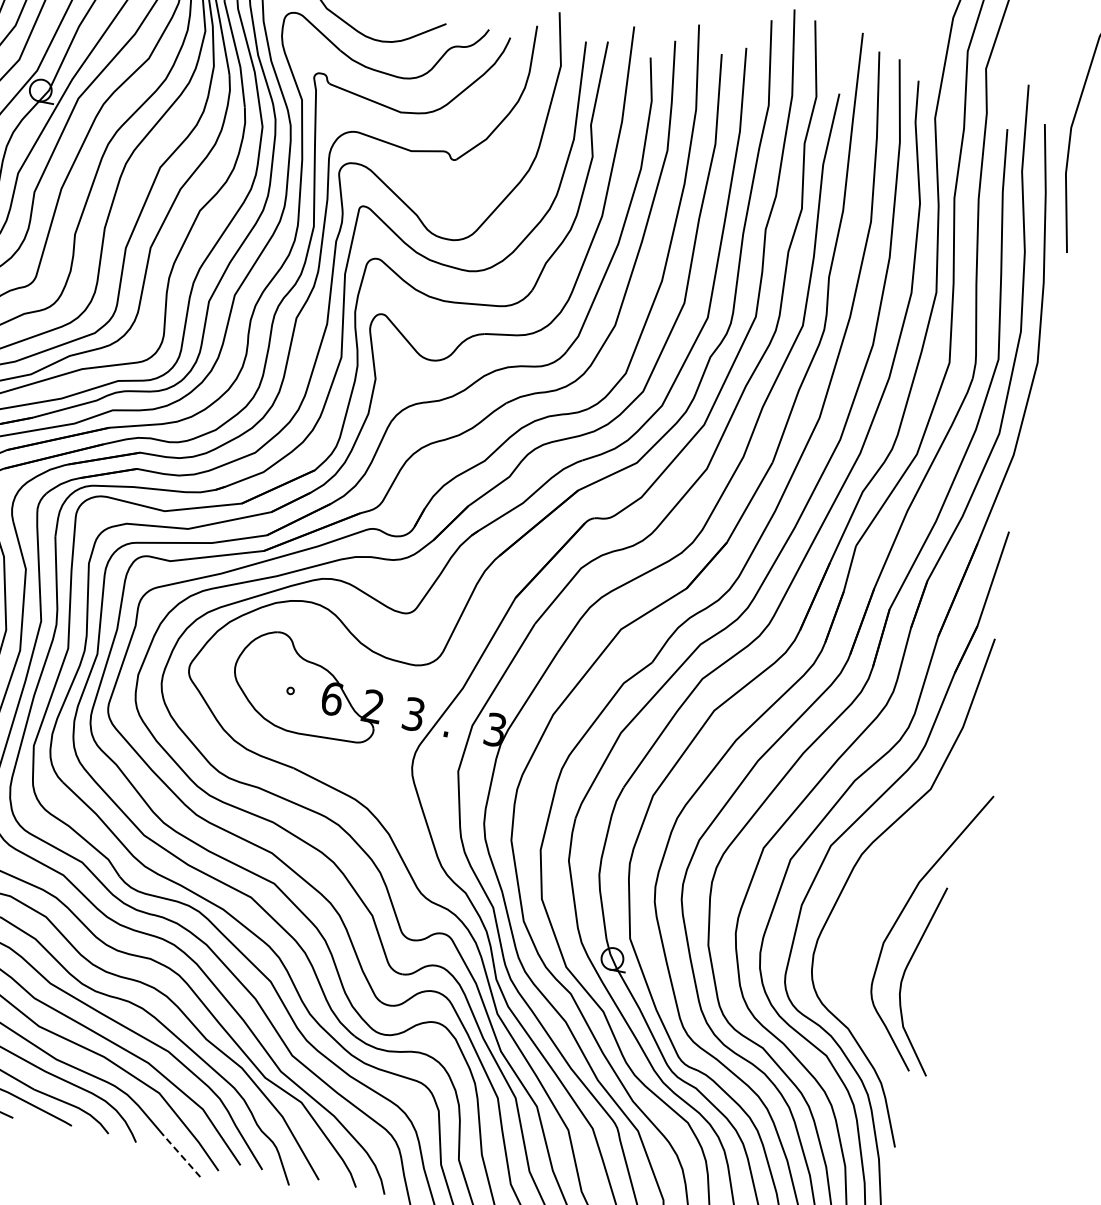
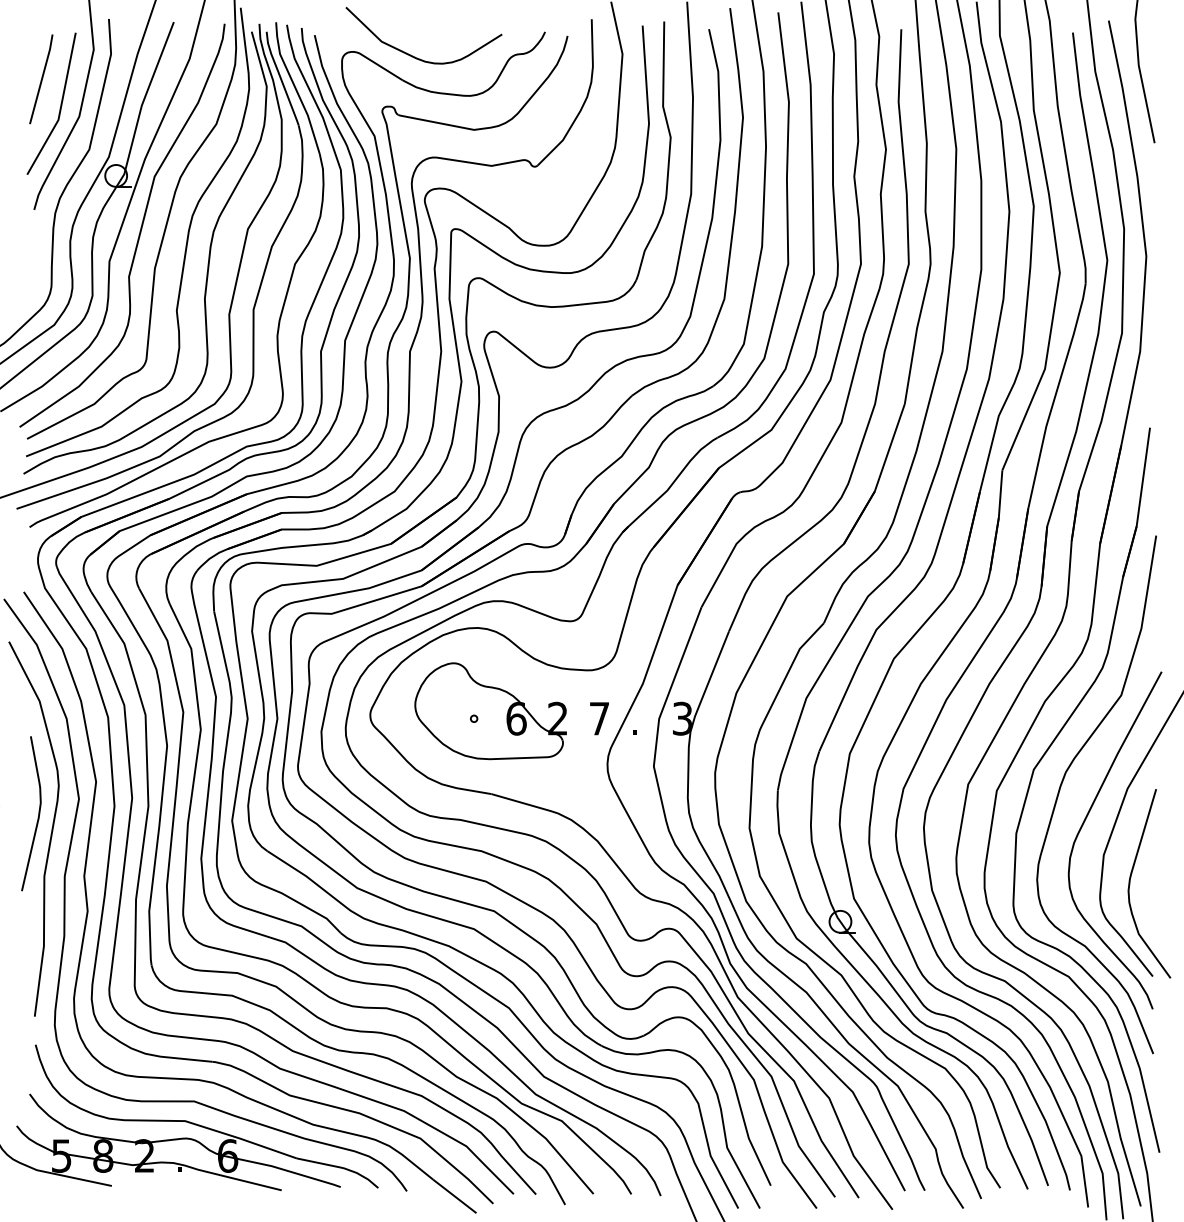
text: (413, 714) -> (599, 718), 3 -> 7
curve: (869, 909) -> (1083, 825), added
line: (181, 1156) -> (454, 1196), dashed -> solid

